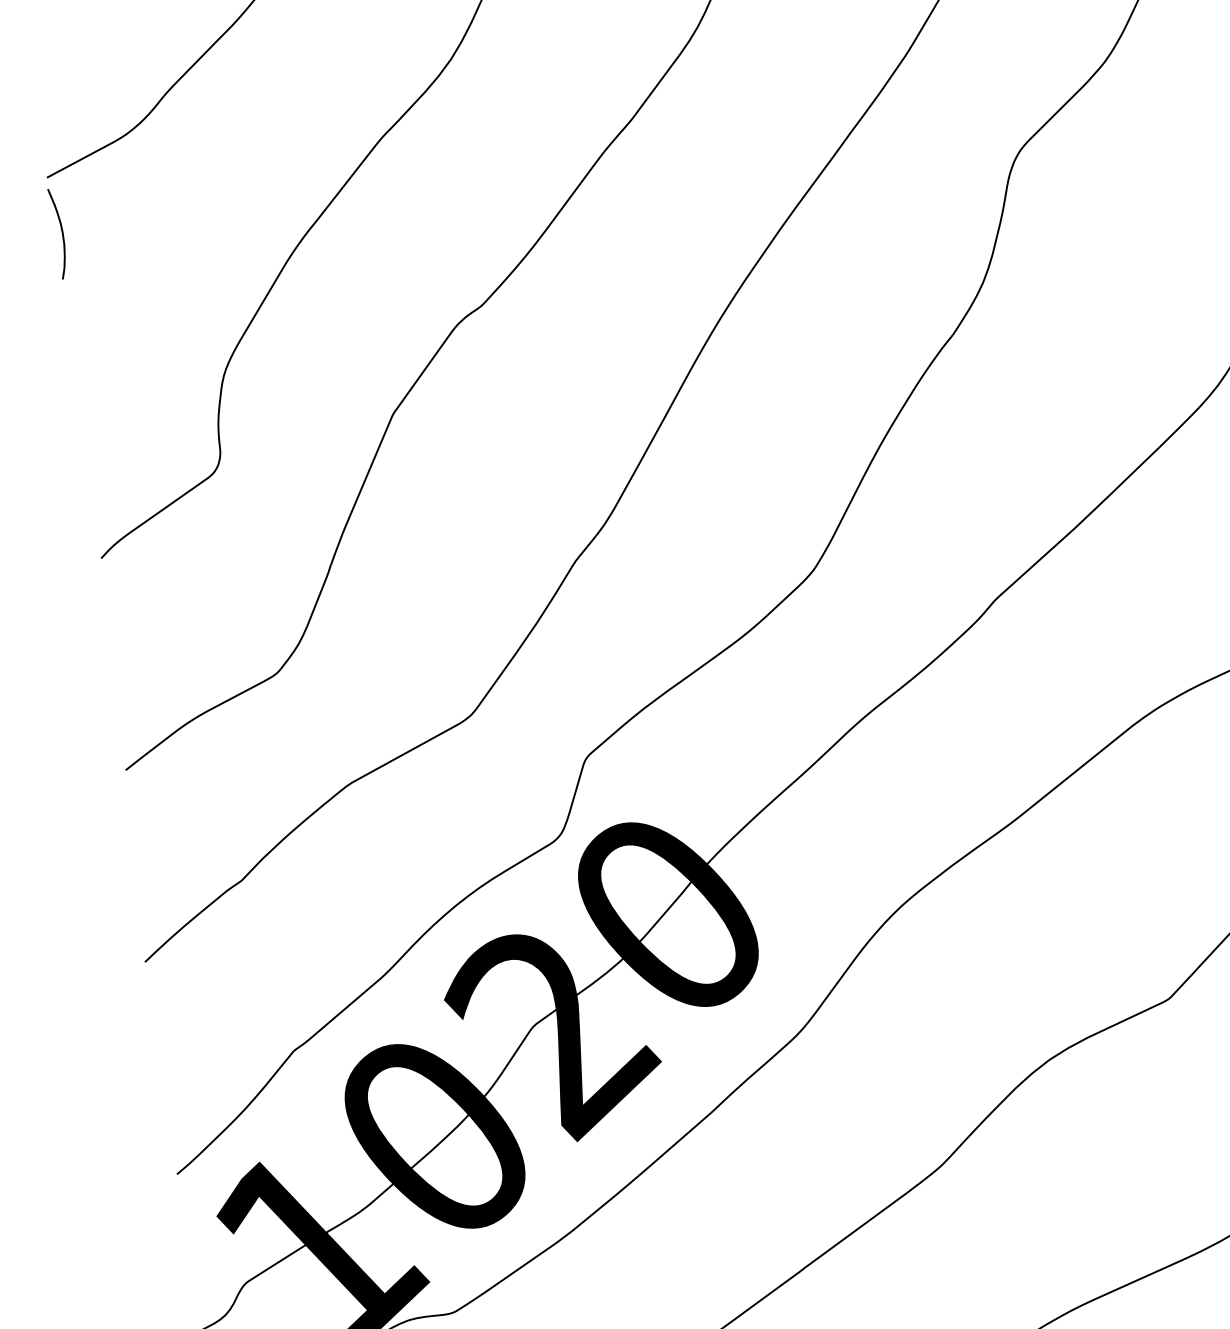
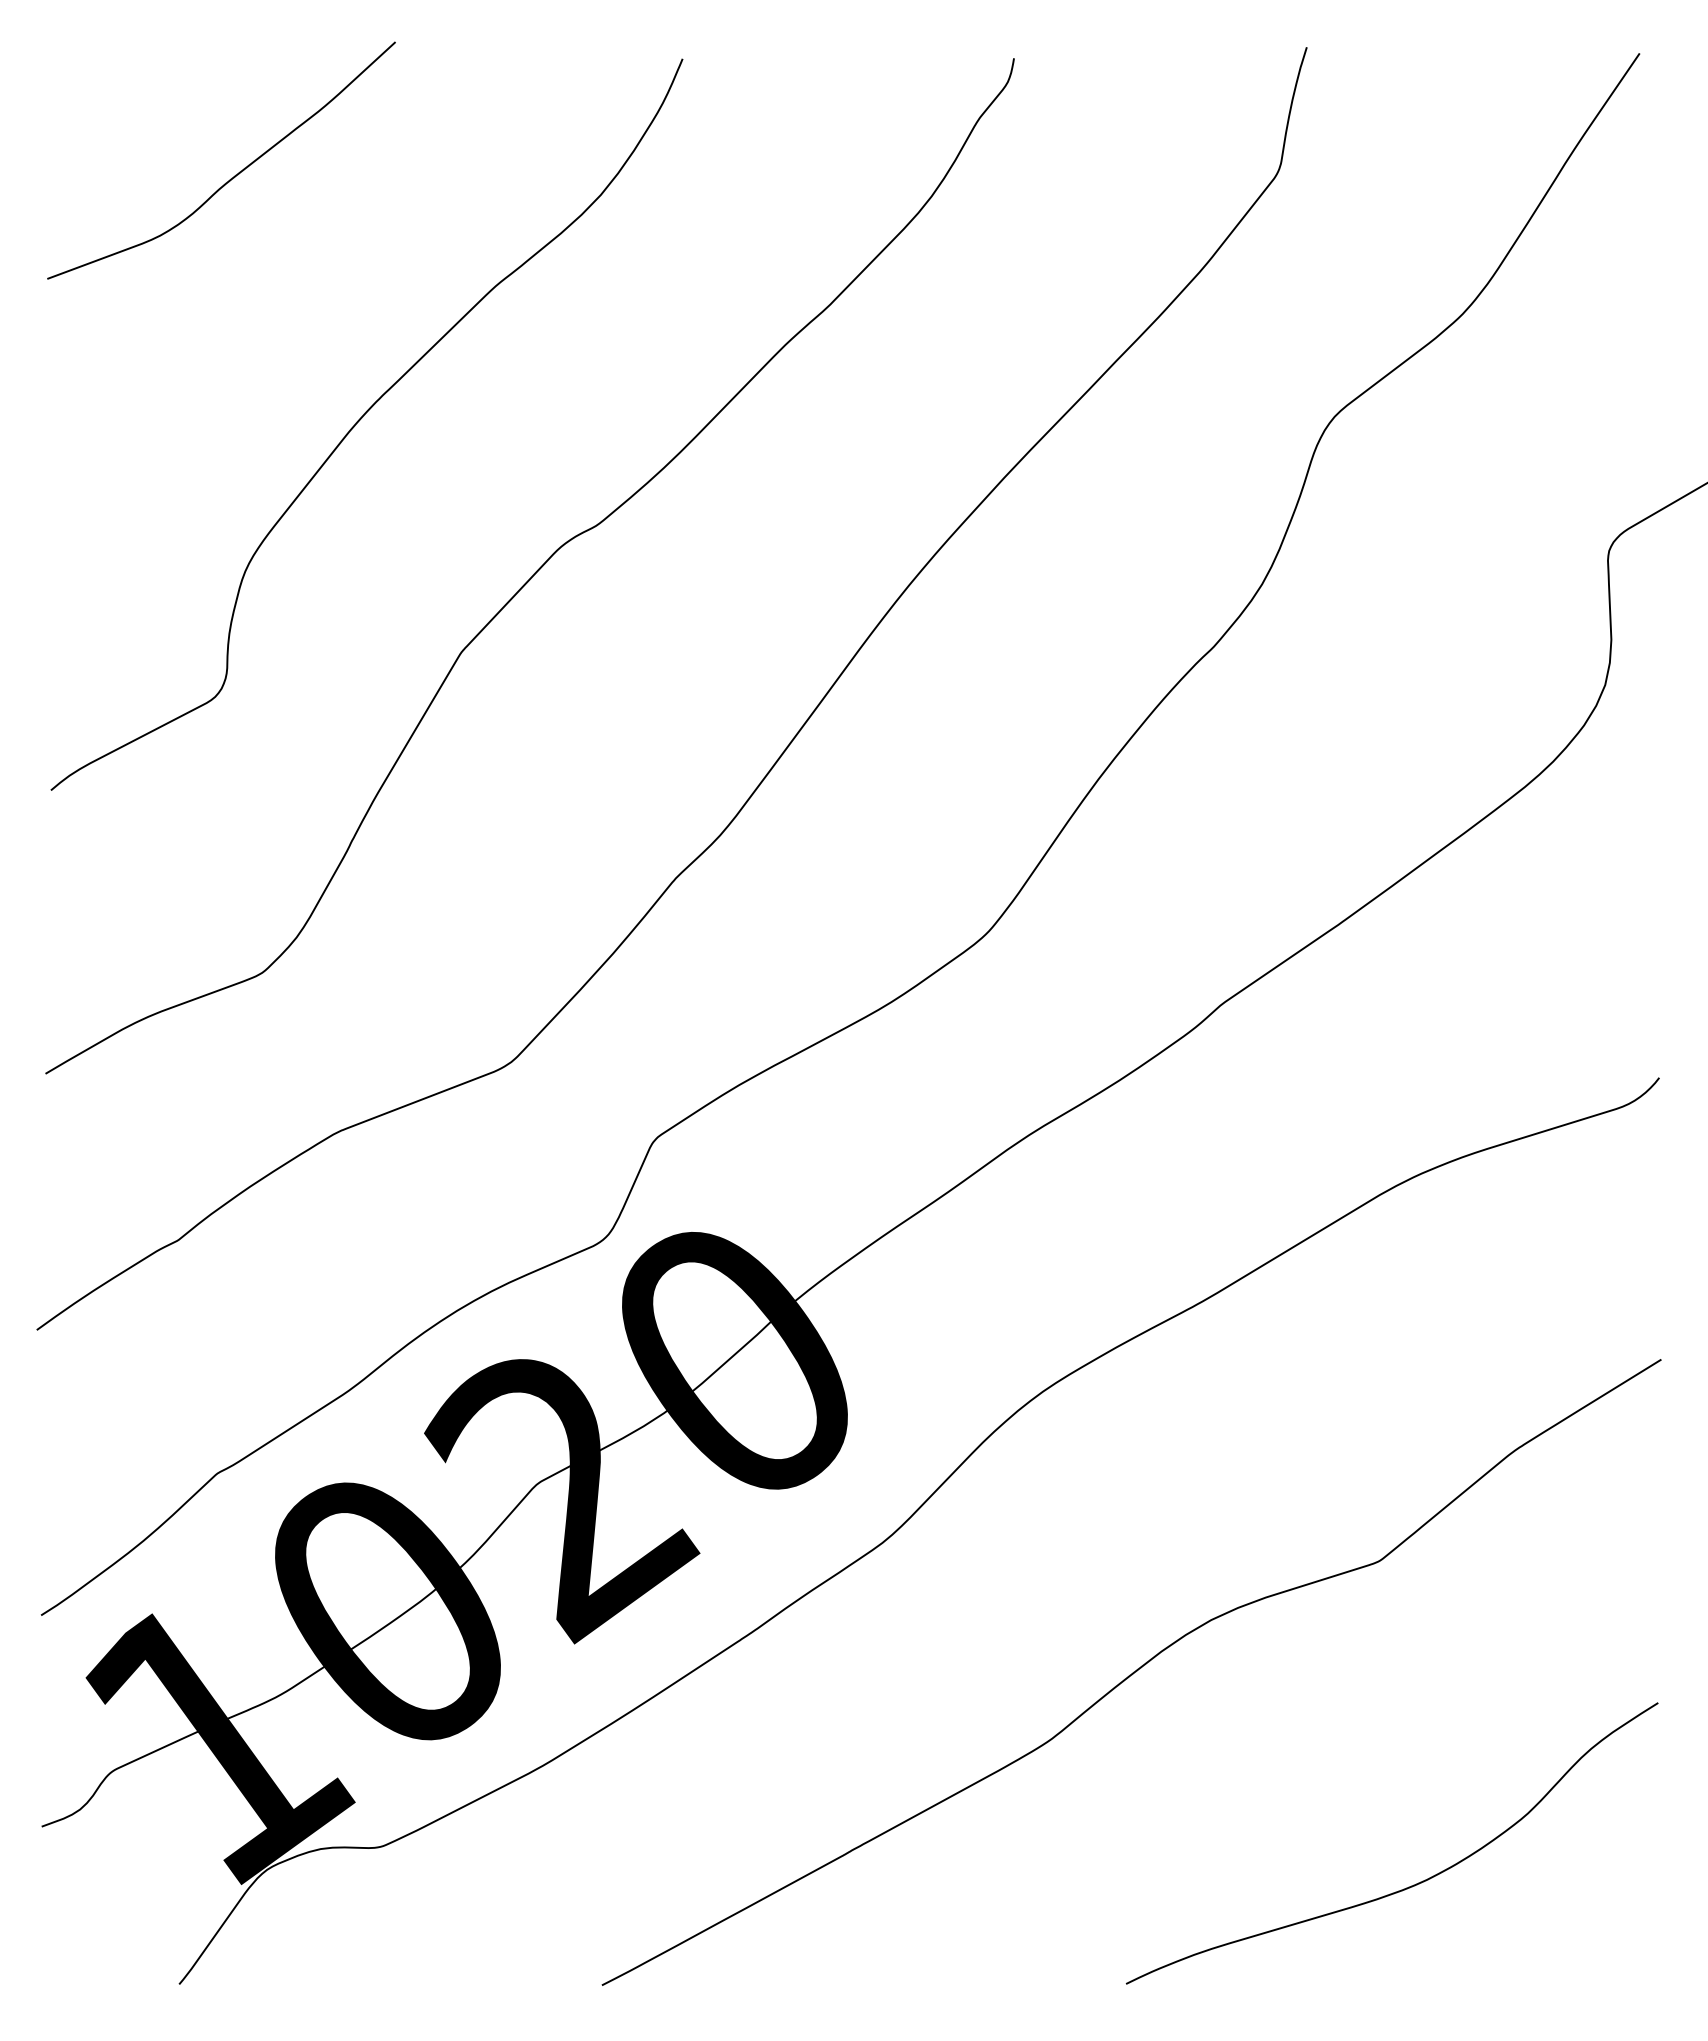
curve: (62, 233) -> (57, 354), removed

